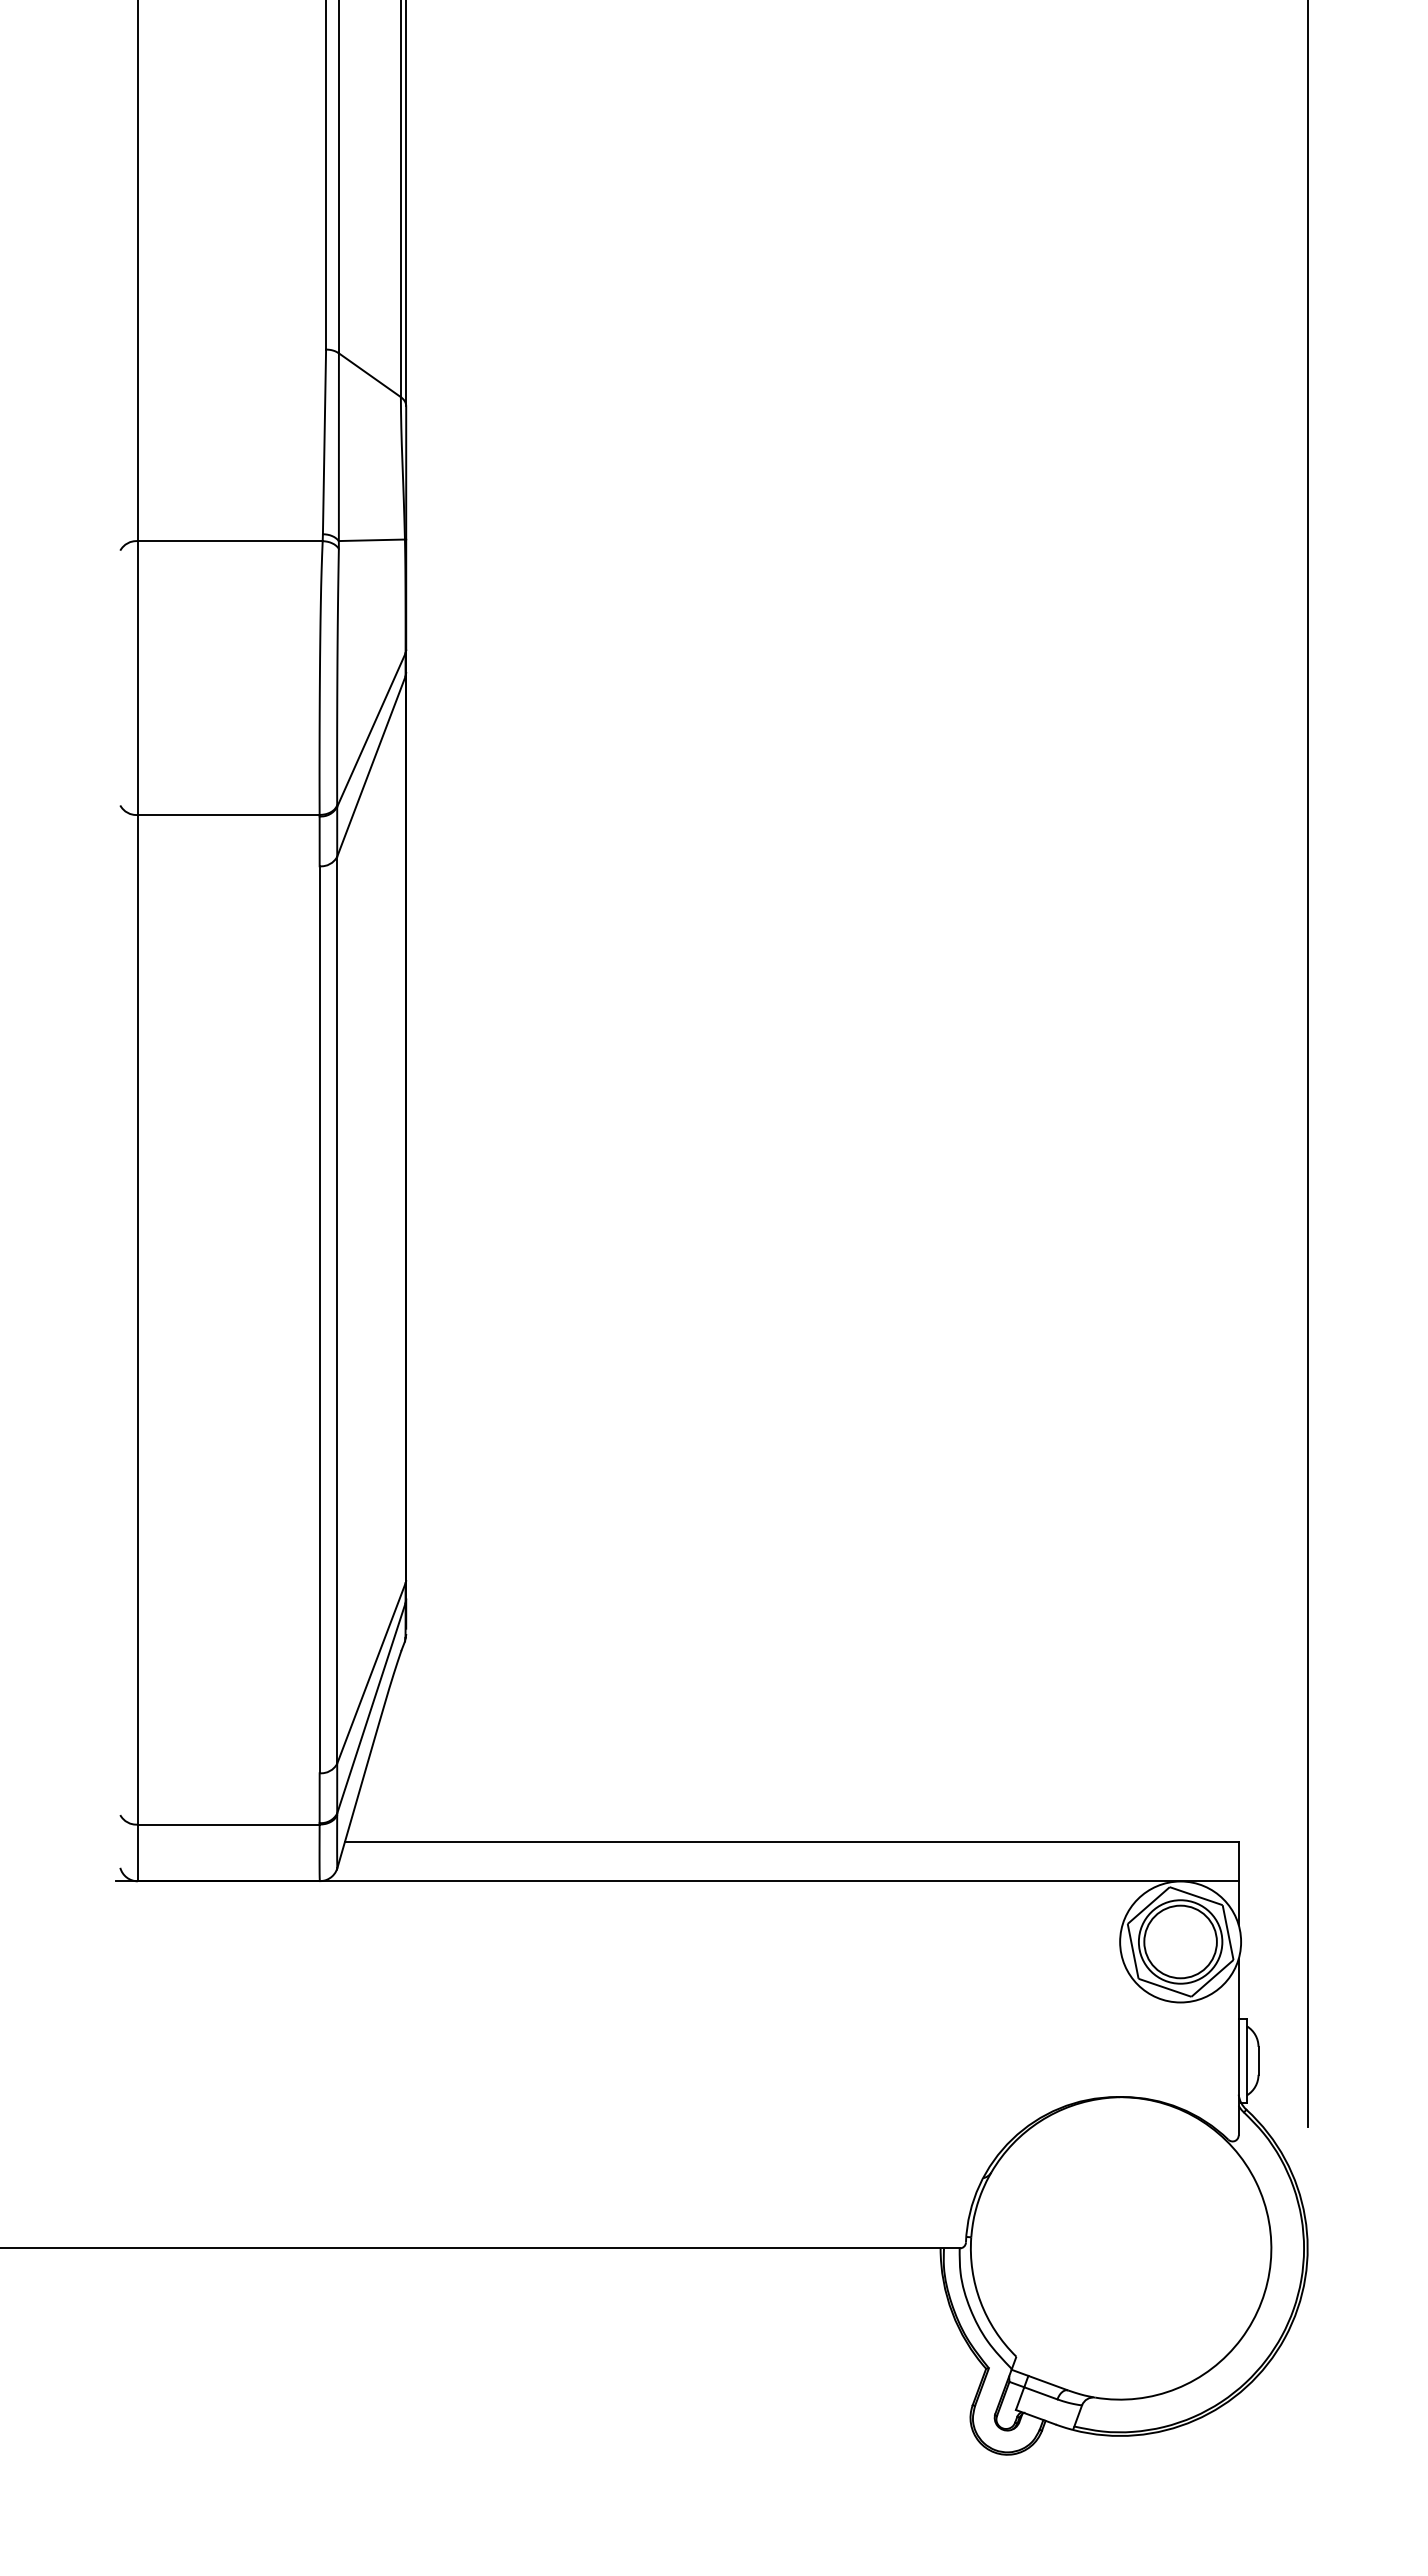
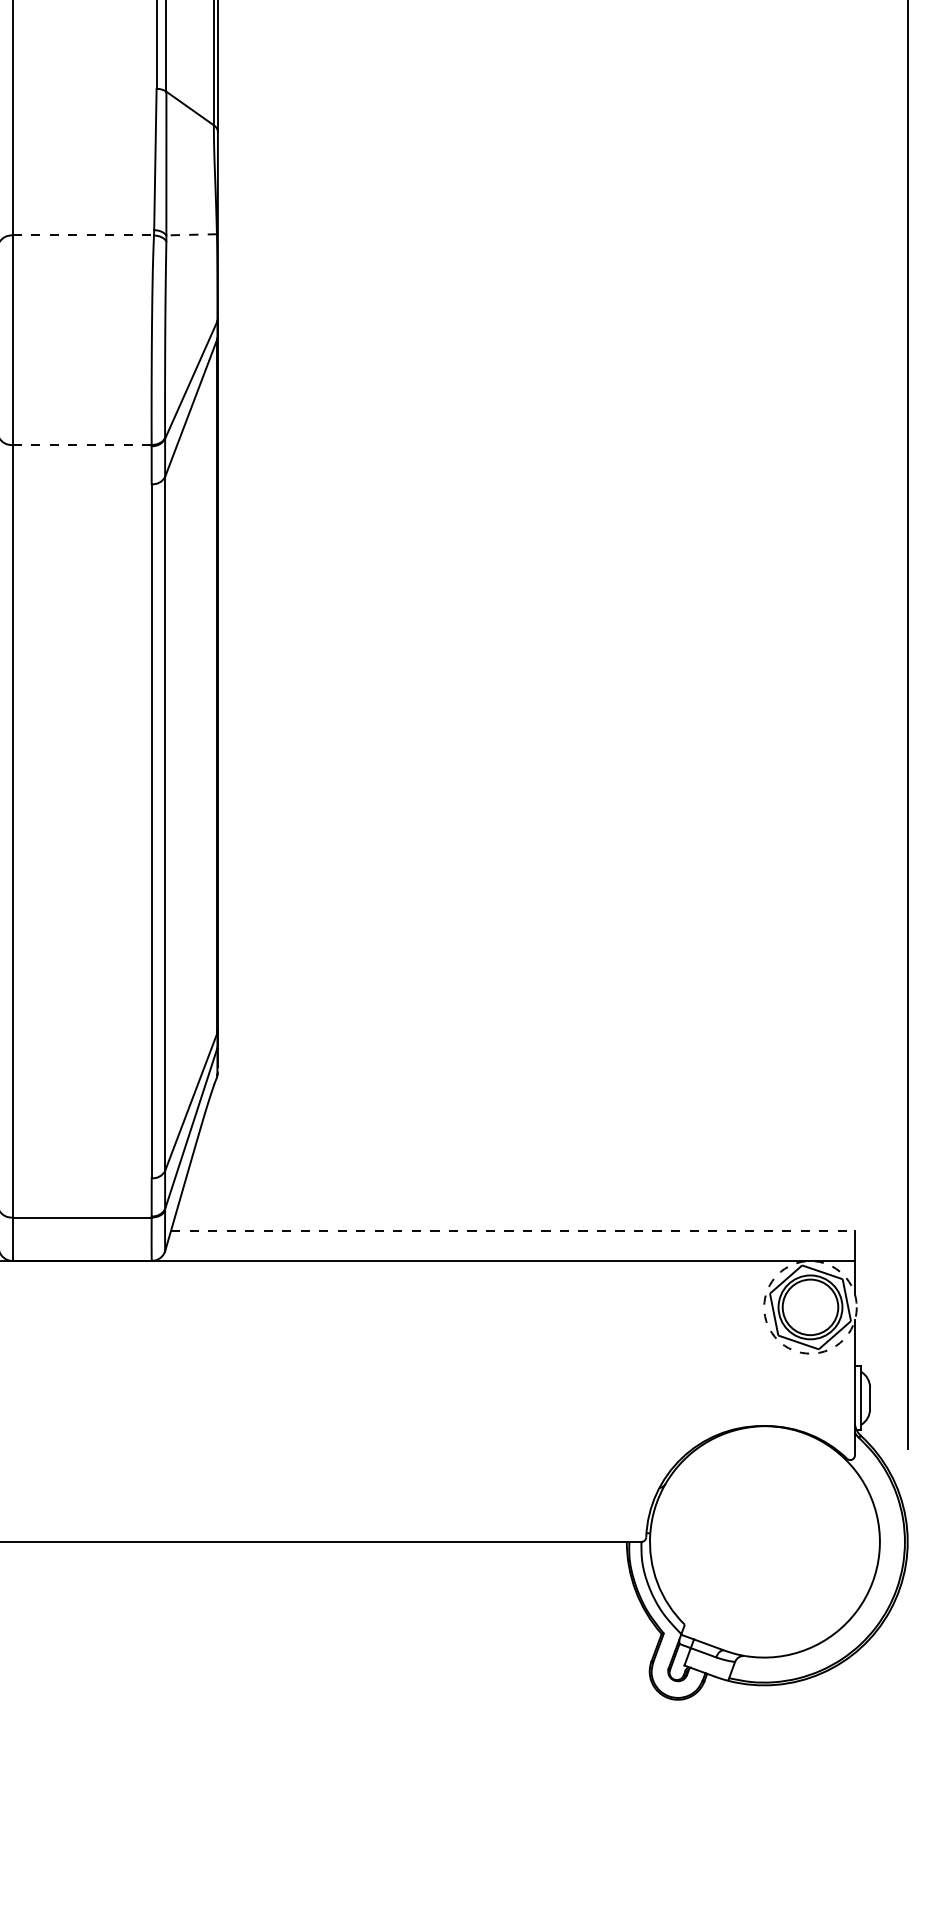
line: (371, 540) -> (191, 234), solid -> dashed
line: (230, 541) -> (83, 235), solid -> dashed
line: (228, 814) -> (81, 444), solid -> dashed
line: (791, 1842) -> (512, 1231), solid -> dashed
circle: (1180, 1941) -> (810, 1307), solid -> dashed

